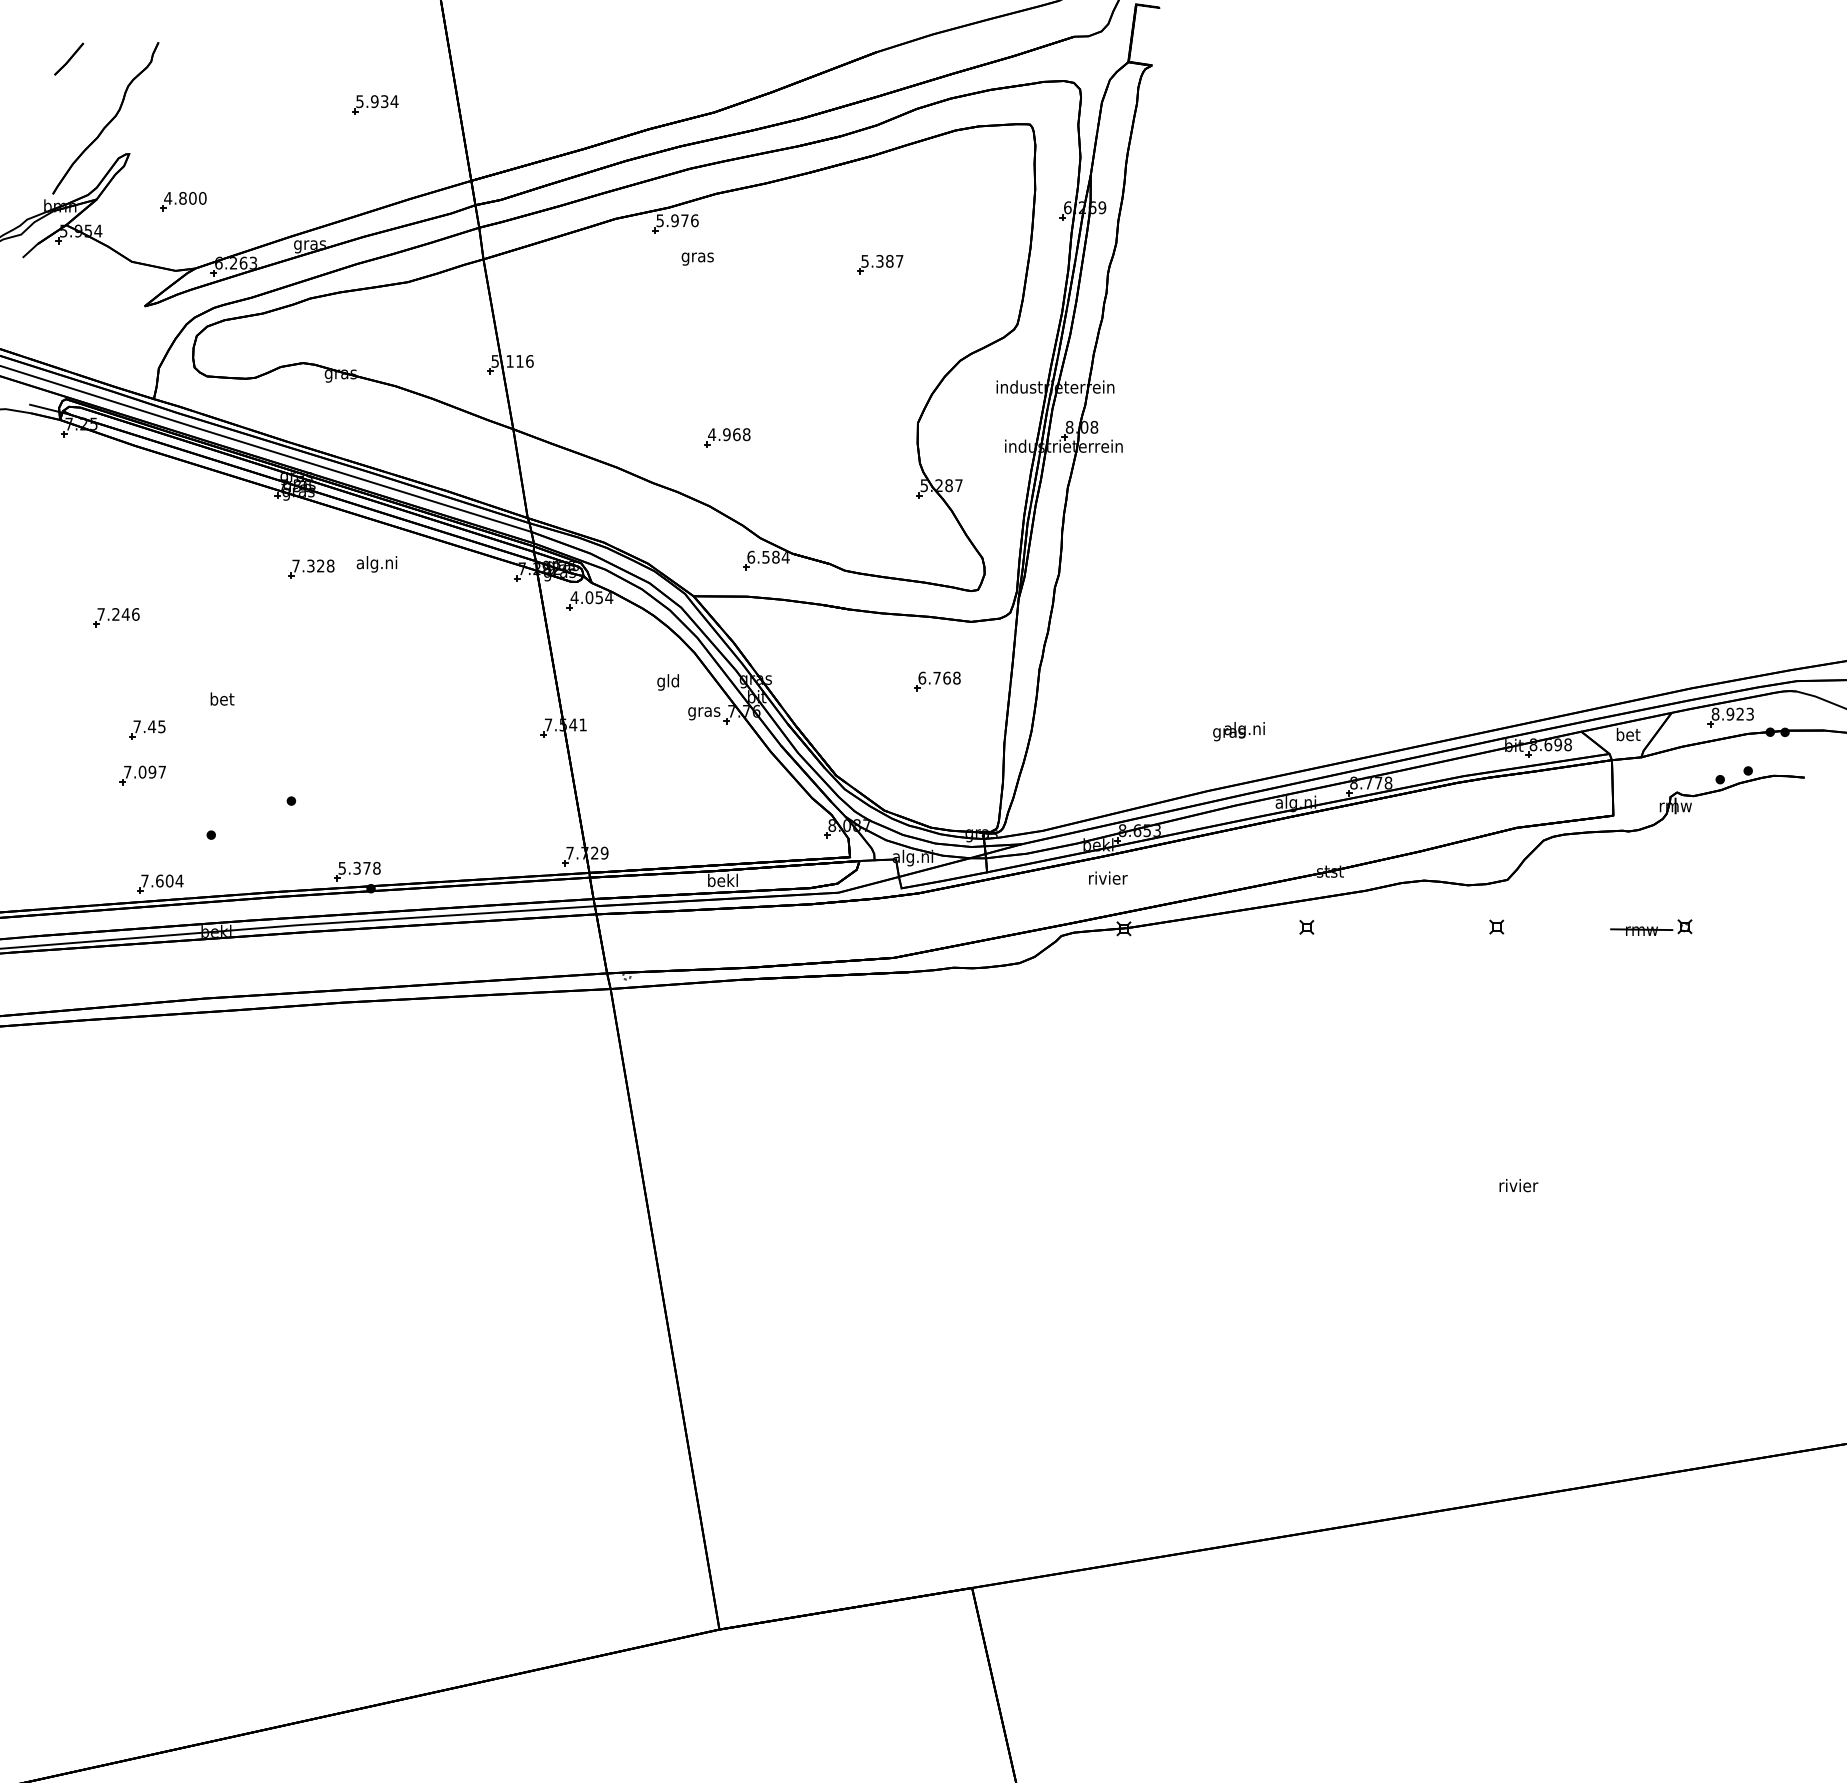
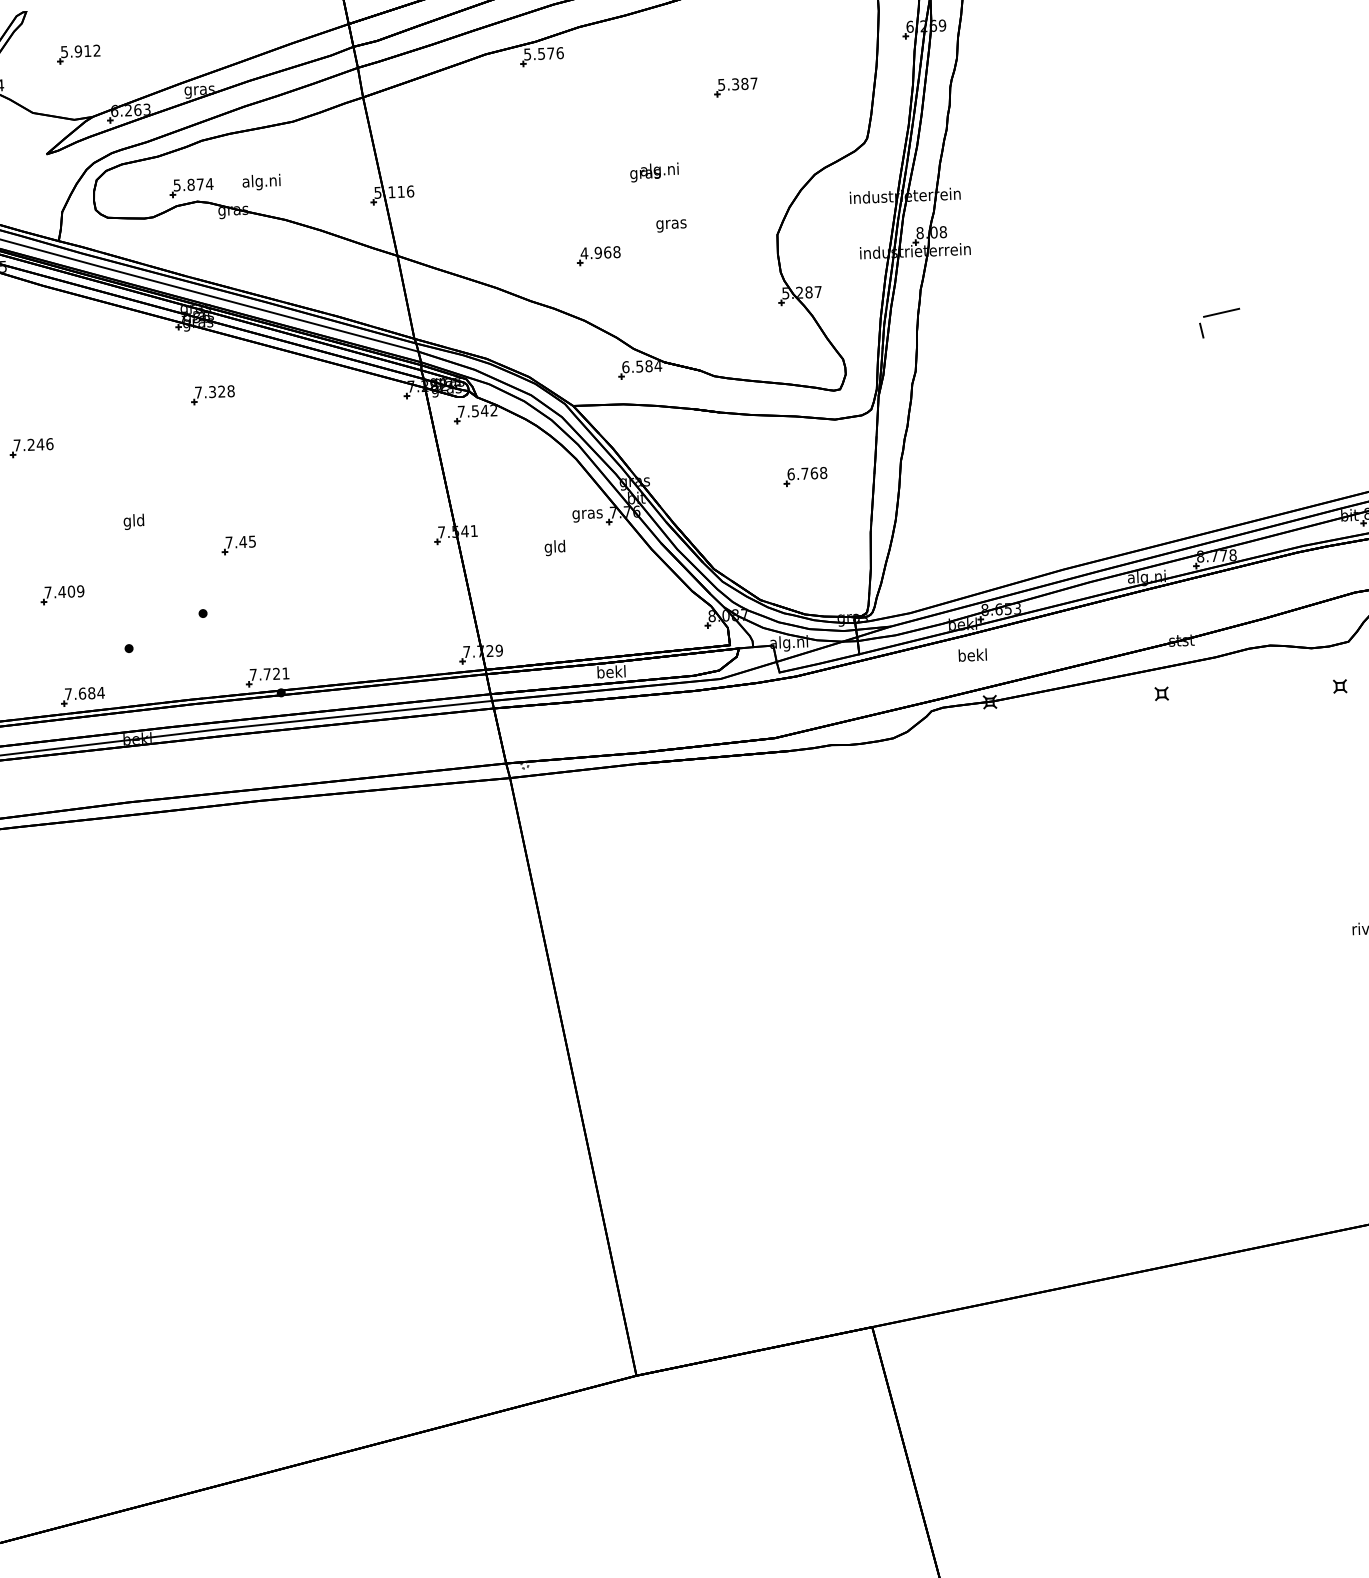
text: (185, 198) -> (80, 51), 4.800 -> 5.912
text: (674, 220) -> (541, 53), 5.976 -> 5.576
text: (697, 258) -> (671, 225), moved
part: (297, 347) -> (191, 187), added
line: (1384, 526) -> (1219, 314), added
text: (376, 564) -> (261, 182), moved
text: (591, 597) -> (477, 410), 4.054 -> 7.542
text: (667, 682) -> (554, 548), moved
text: (222, 700) -> (134, 521), bet -> gld
part: (147, 729) -> (238, 544), moved
text: (1238, 731) -> (654, 172), moved
text: (152, 771) -> (71, 591), 7.097 -> 7.409
text: (359, 867) -> (269, 673), 5.378 -> 7.721
text: (1108, 877) -> (973, 654), rivier -> bekl
text: (169, 881) -> (91, 693), 7.604 -> 7.684

